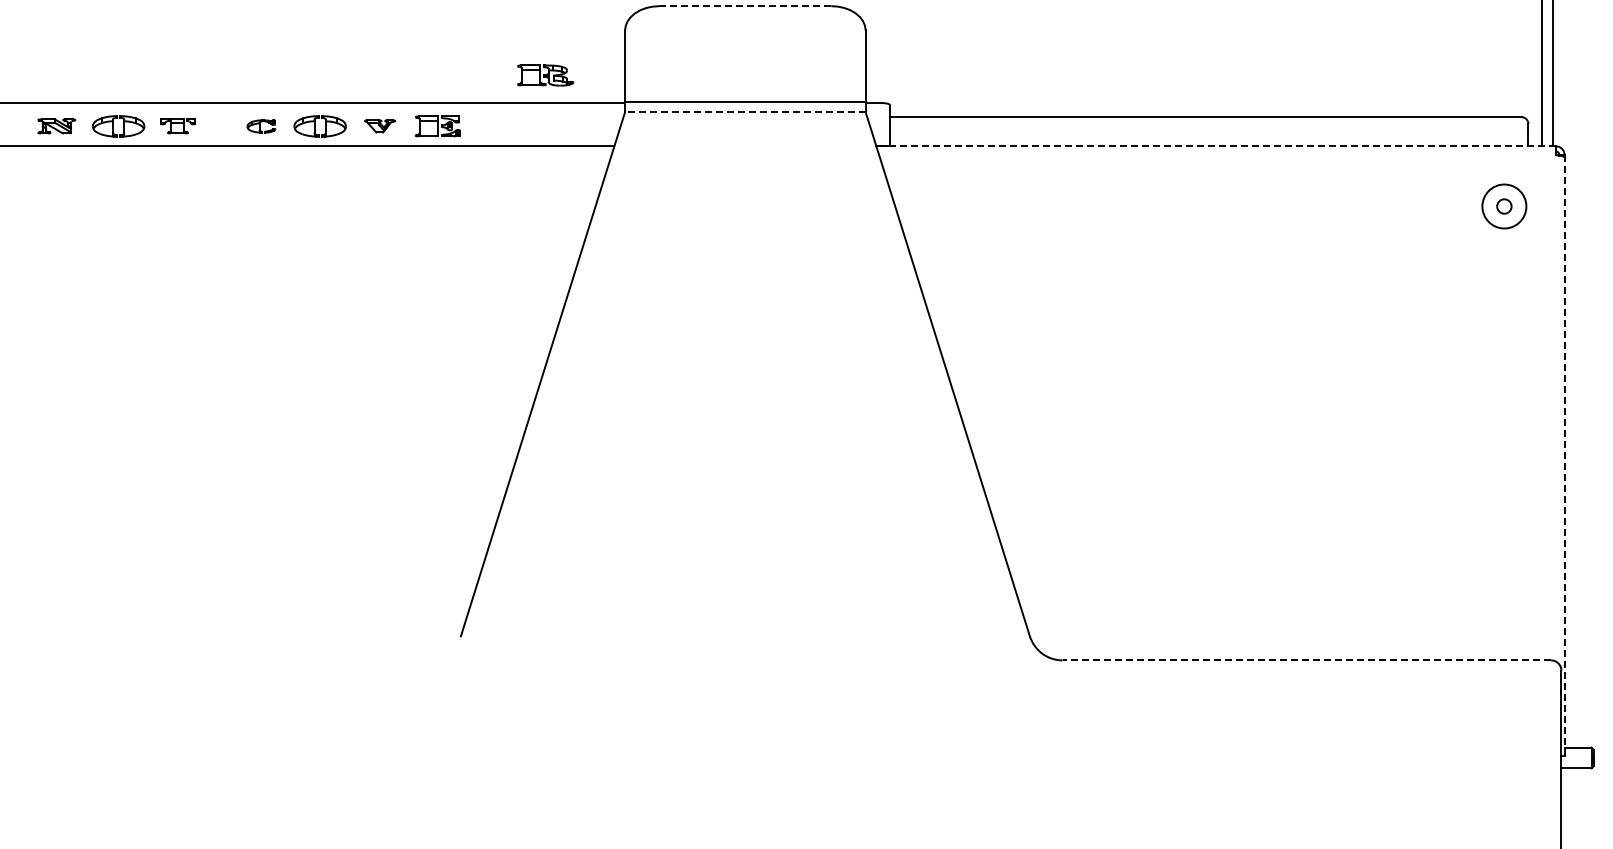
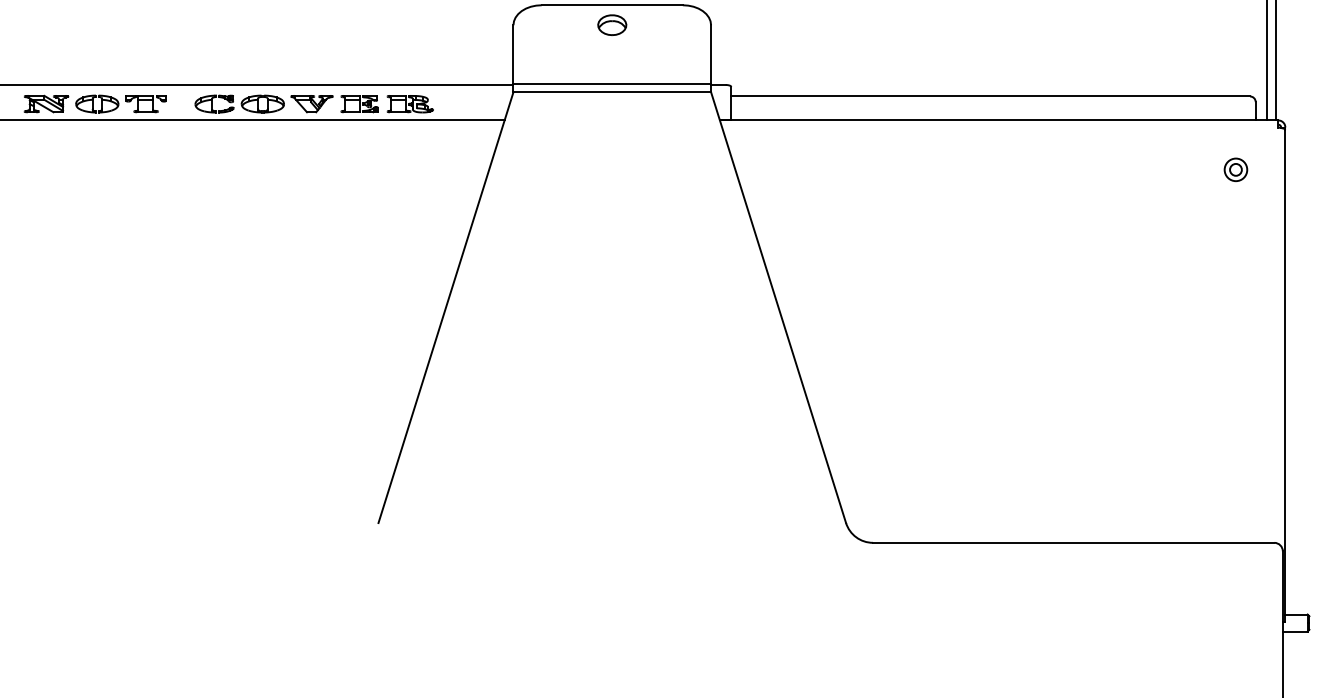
line: (745, 6) -> (612, 5), dashed -> solid
part: (745, 30) -> (612, 25), added
part: (545, 75) -> (410, 104), moved
line: (744, 112) -> (611, 92), dashed -> solid
part: (56, 126) -> (46, 104), size x1.43
part: (177, 126) -> (145, 104), size x1.43
part: (261, 126) -> (214, 104), size x1.67
part: (379, 126) -> (311, 104), size x1.67
line: (1216, 146) -> (999, 120), dashed -> solid
circle: (1504, 206) -> (1236, 169), size x0.62
line: (1564, 456) -> (1285, 375), dashed -> solid
line: (1306, 660) -> (1073, 542), dashed -> solid

